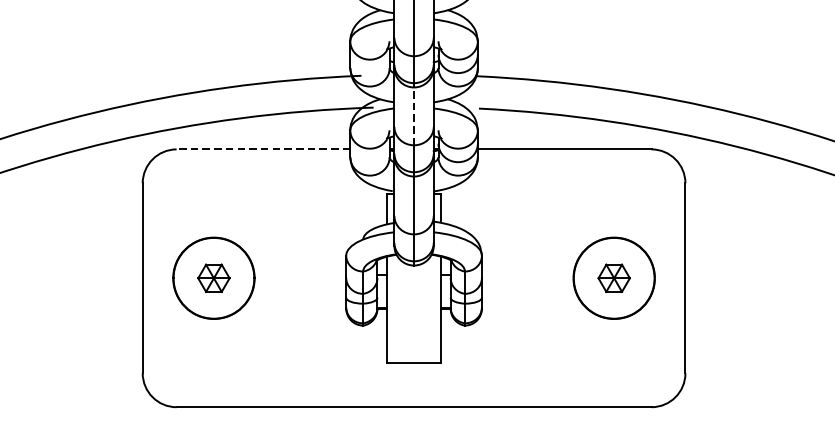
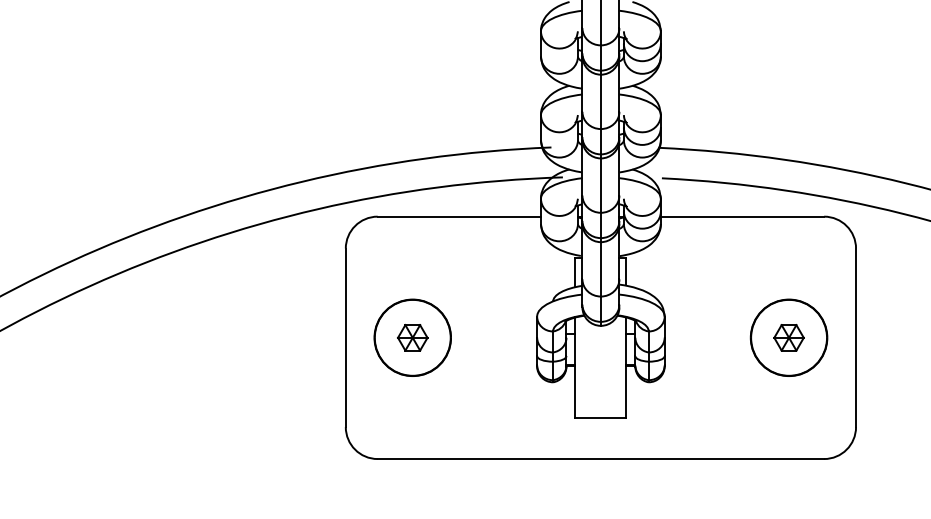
line: (413, 116) -> (600, 185), dashed -> solid
line: (263, 149) -> (459, 216), dashed -> solid

